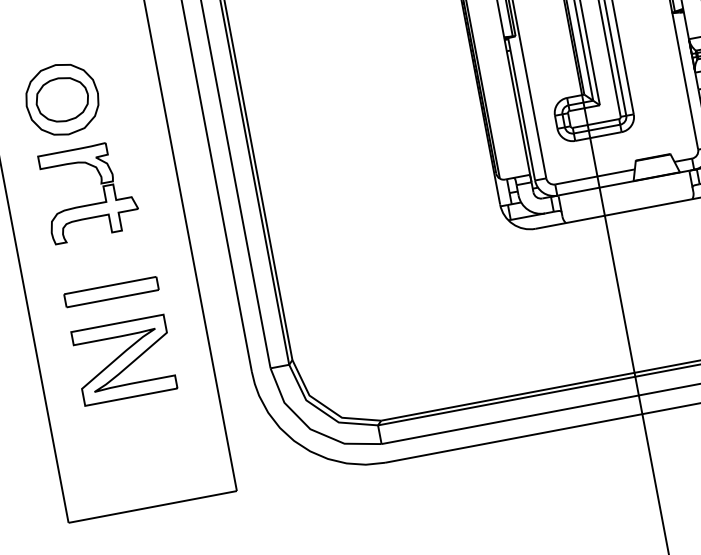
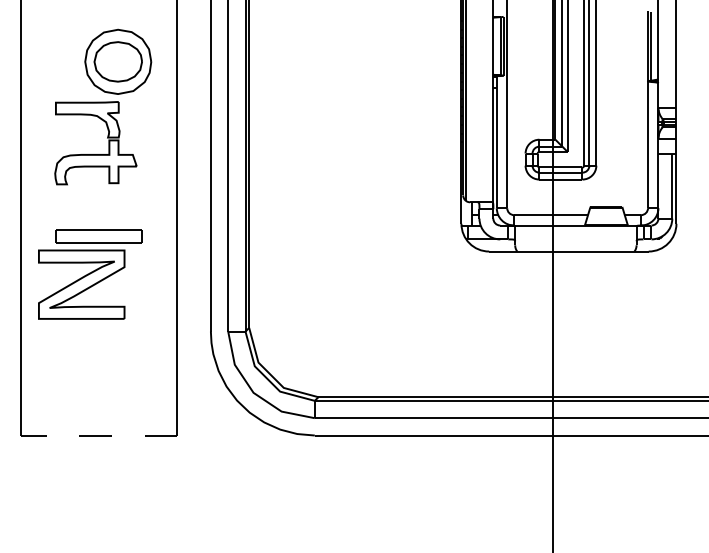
part: (62, 99) -> (118, 61), moved
part: (124, 360) -> (81, 284), moved
line: (151, 506) -> (98, 435), solid -> dashed

